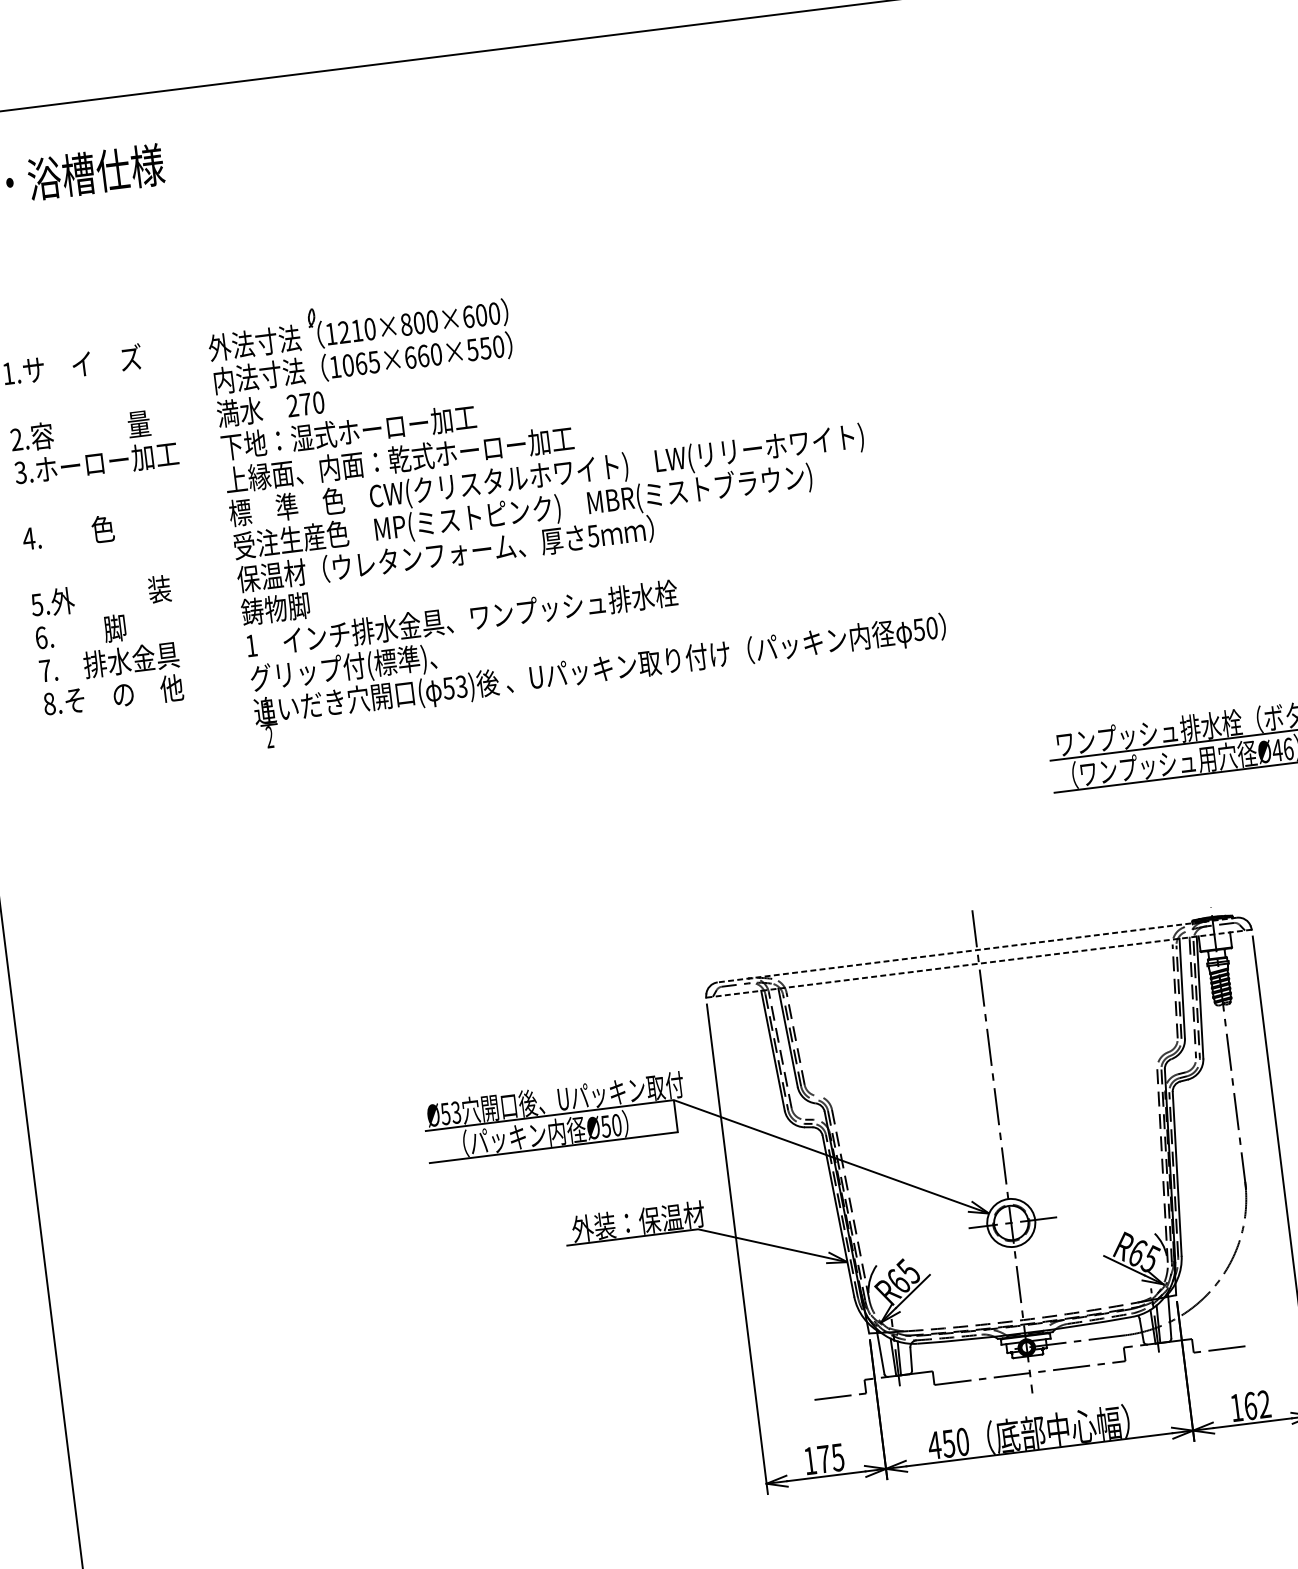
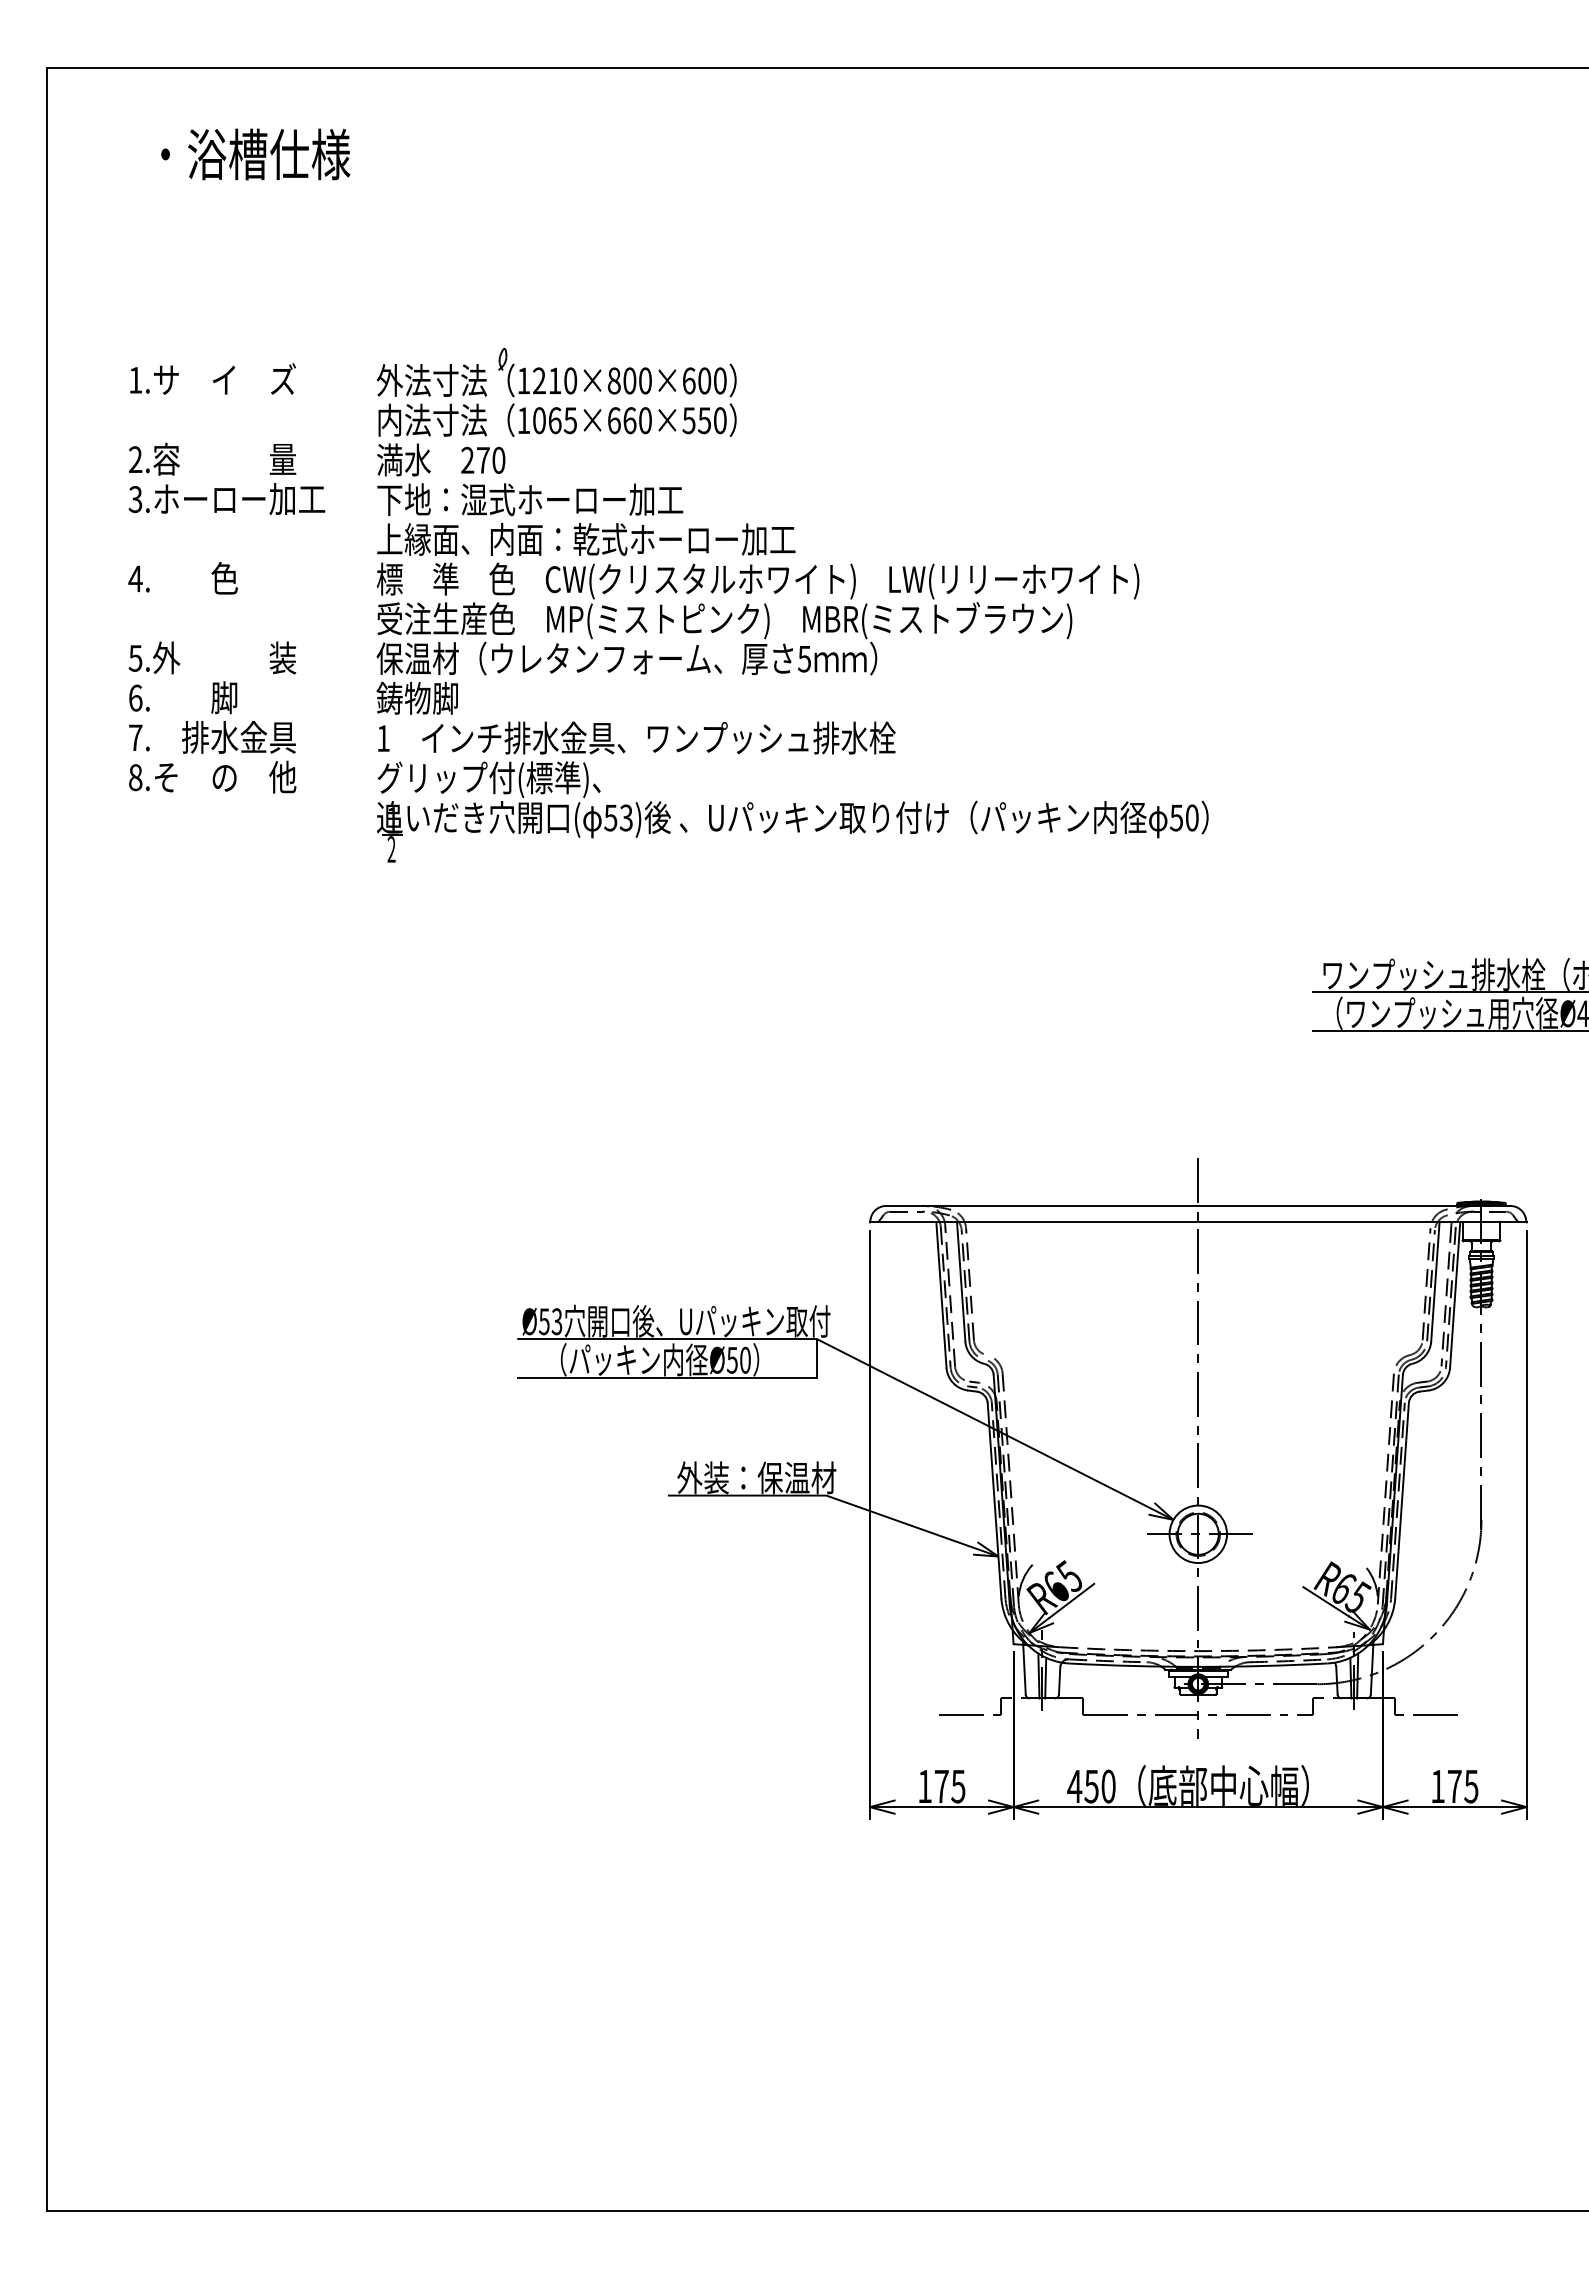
line: (976, 950) -> (1197, 1206), dashed -> solid
line: (978, 963) -> (1197, 1222), dashed -> solid
text: (1257, 1405) -> (1463, 1786), 162 -> 175

